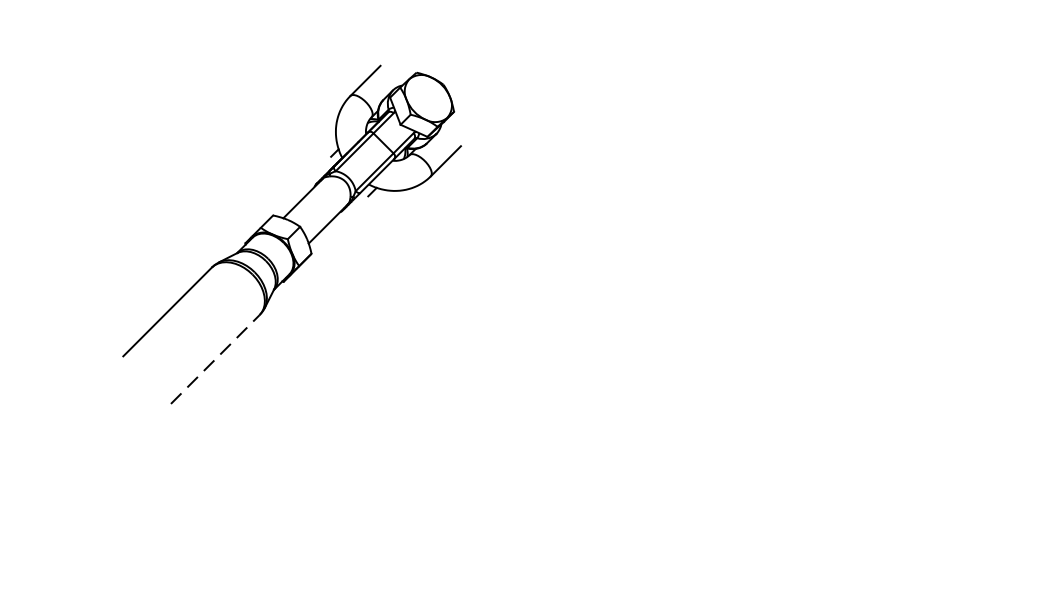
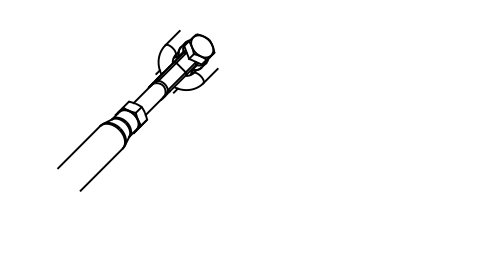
line: (215, 359) -> (101, 169), dashed -> solid

